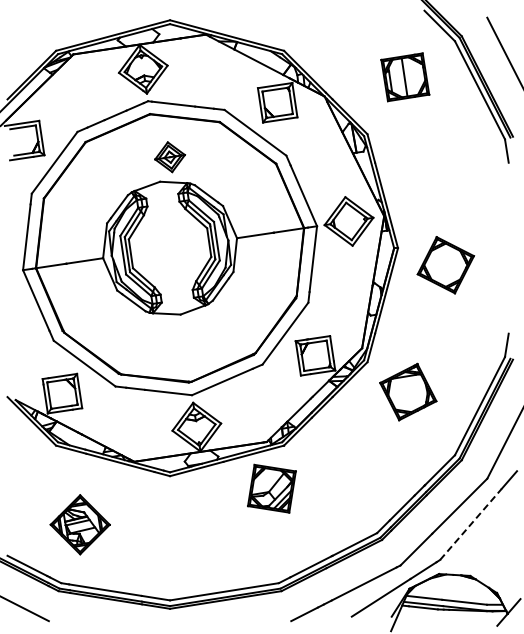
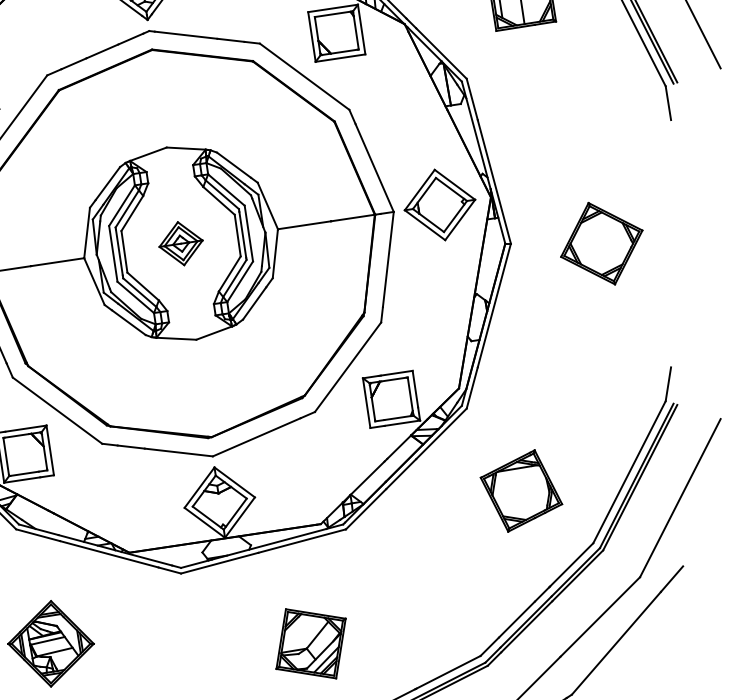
part: (170, 157) -> (181, 244), moved
part: (445, 265) -> (601, 244), moved
part: (408, 391) -> (521, 490), moved
part: (271, 488) -> (310, 643), moved
line: (470, 524) -> (615, 643), dashed -> solid

